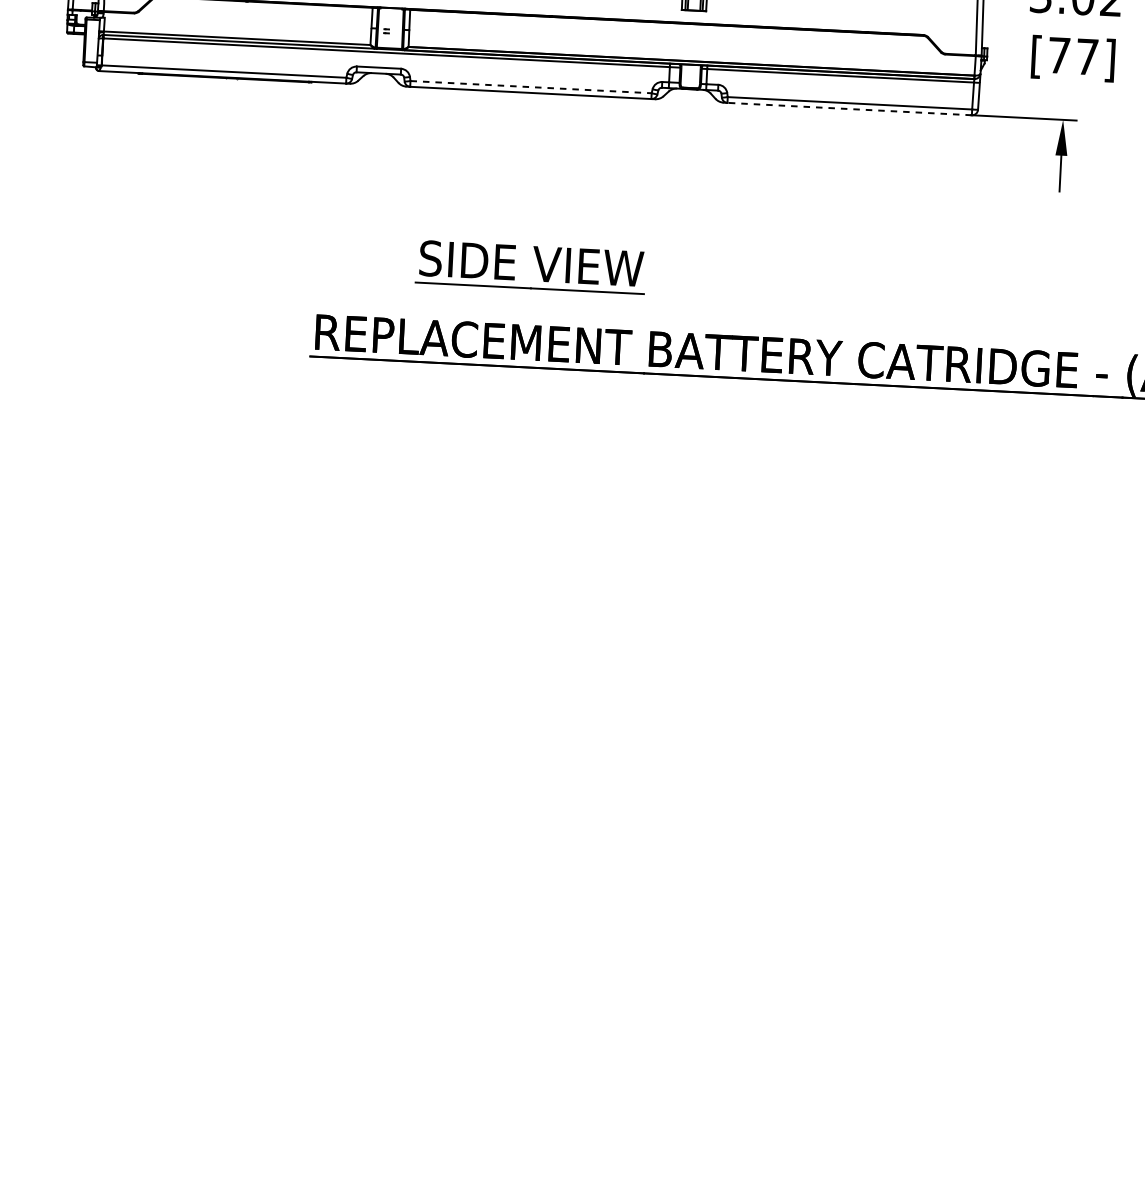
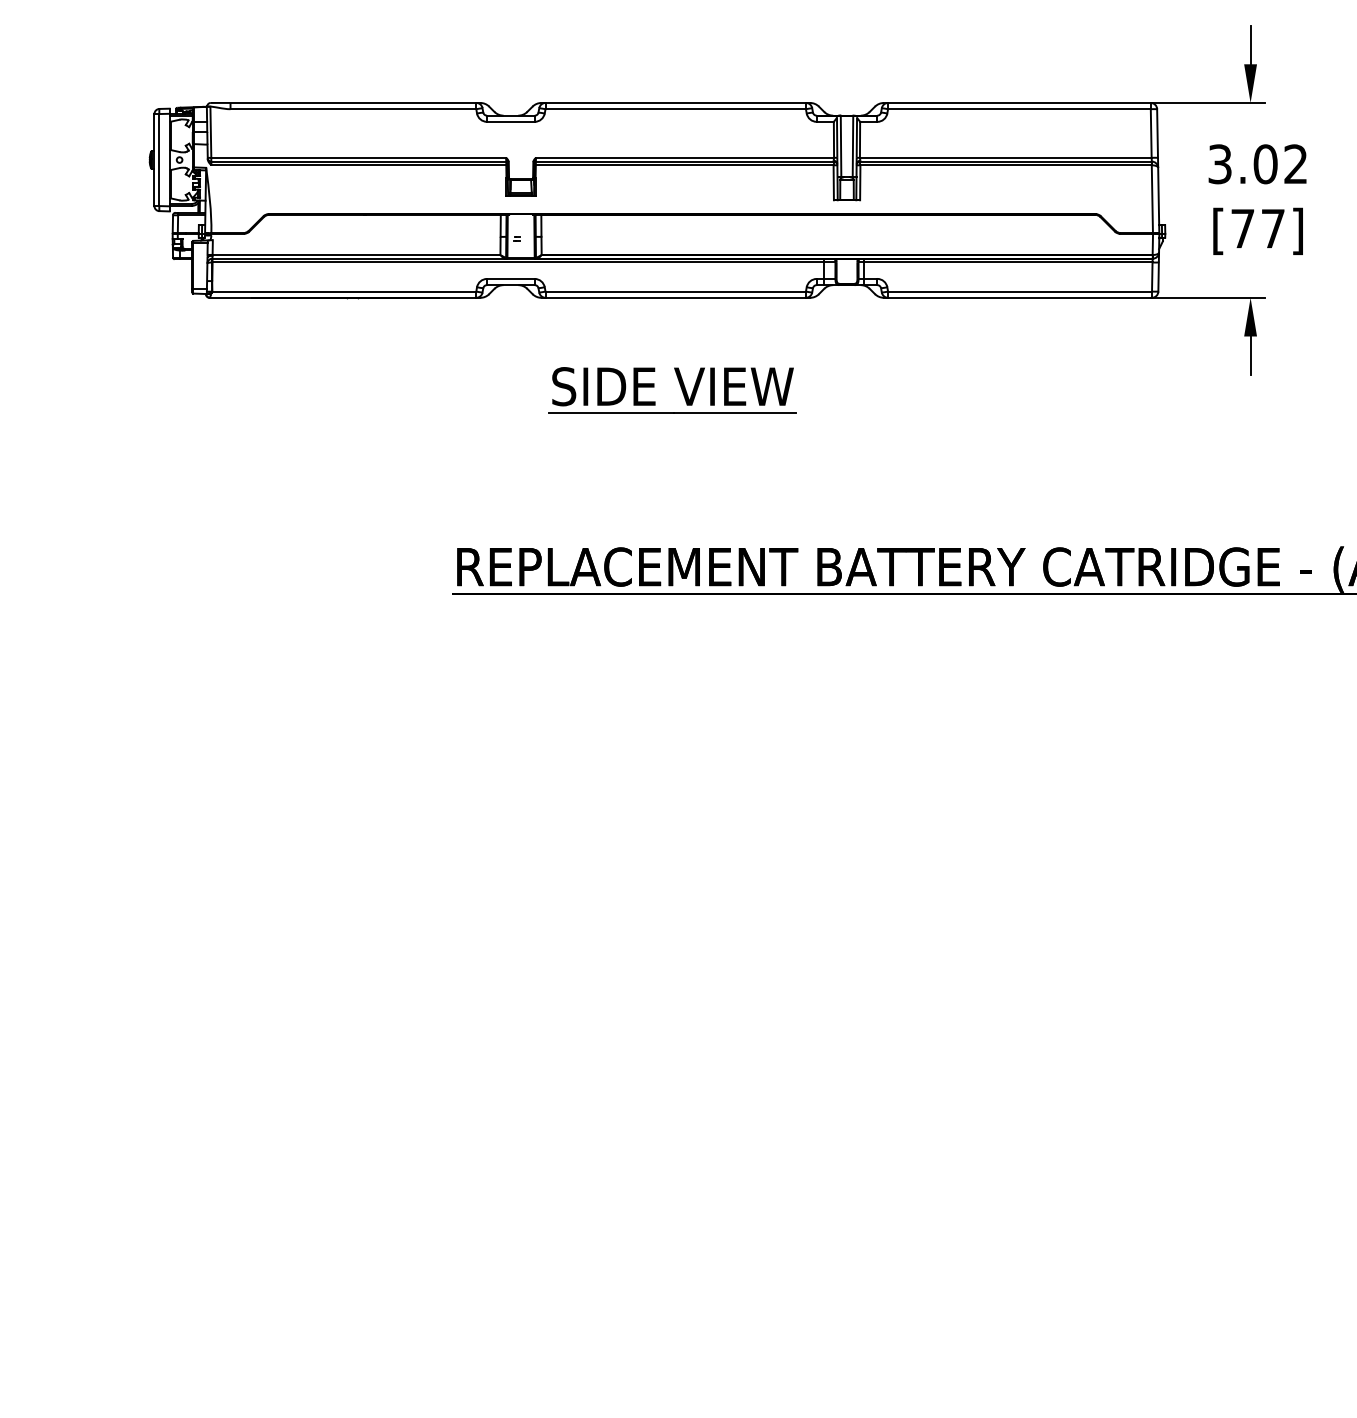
line: (531, 87) -> (676, 291), dashed -> solid
line: (850, 108) -> (1020, 297), dashed -> solid
part: (538, 264) -> (680, 387), moved

